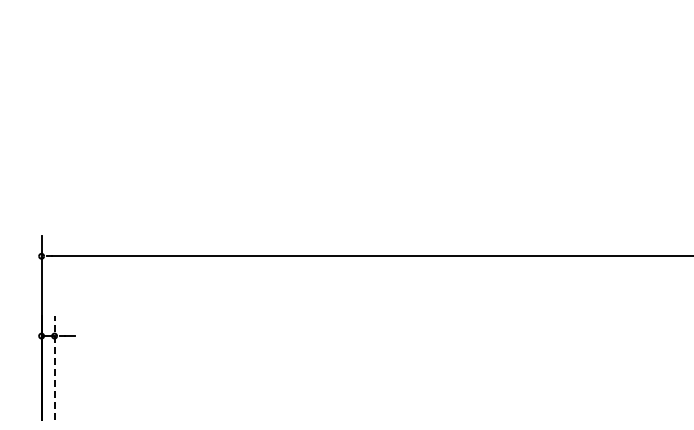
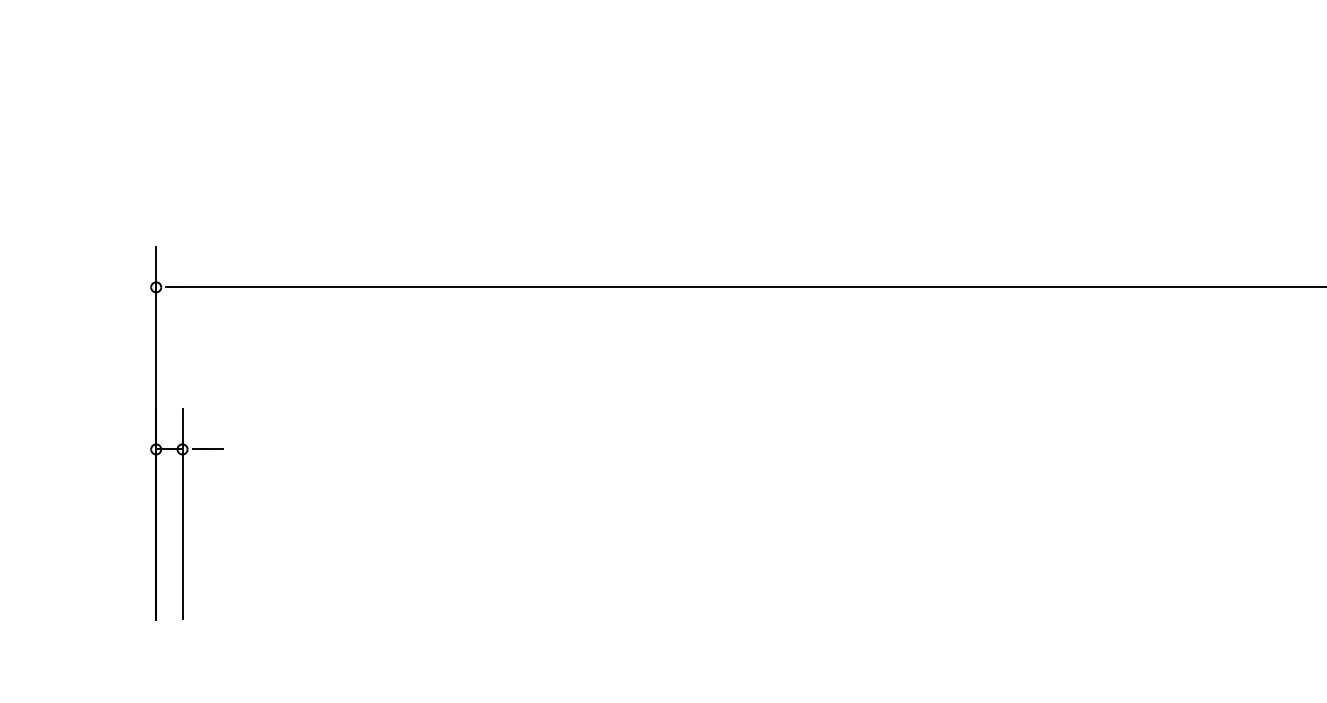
line: (54, 367) -> (182, 513), dashed -> solid

